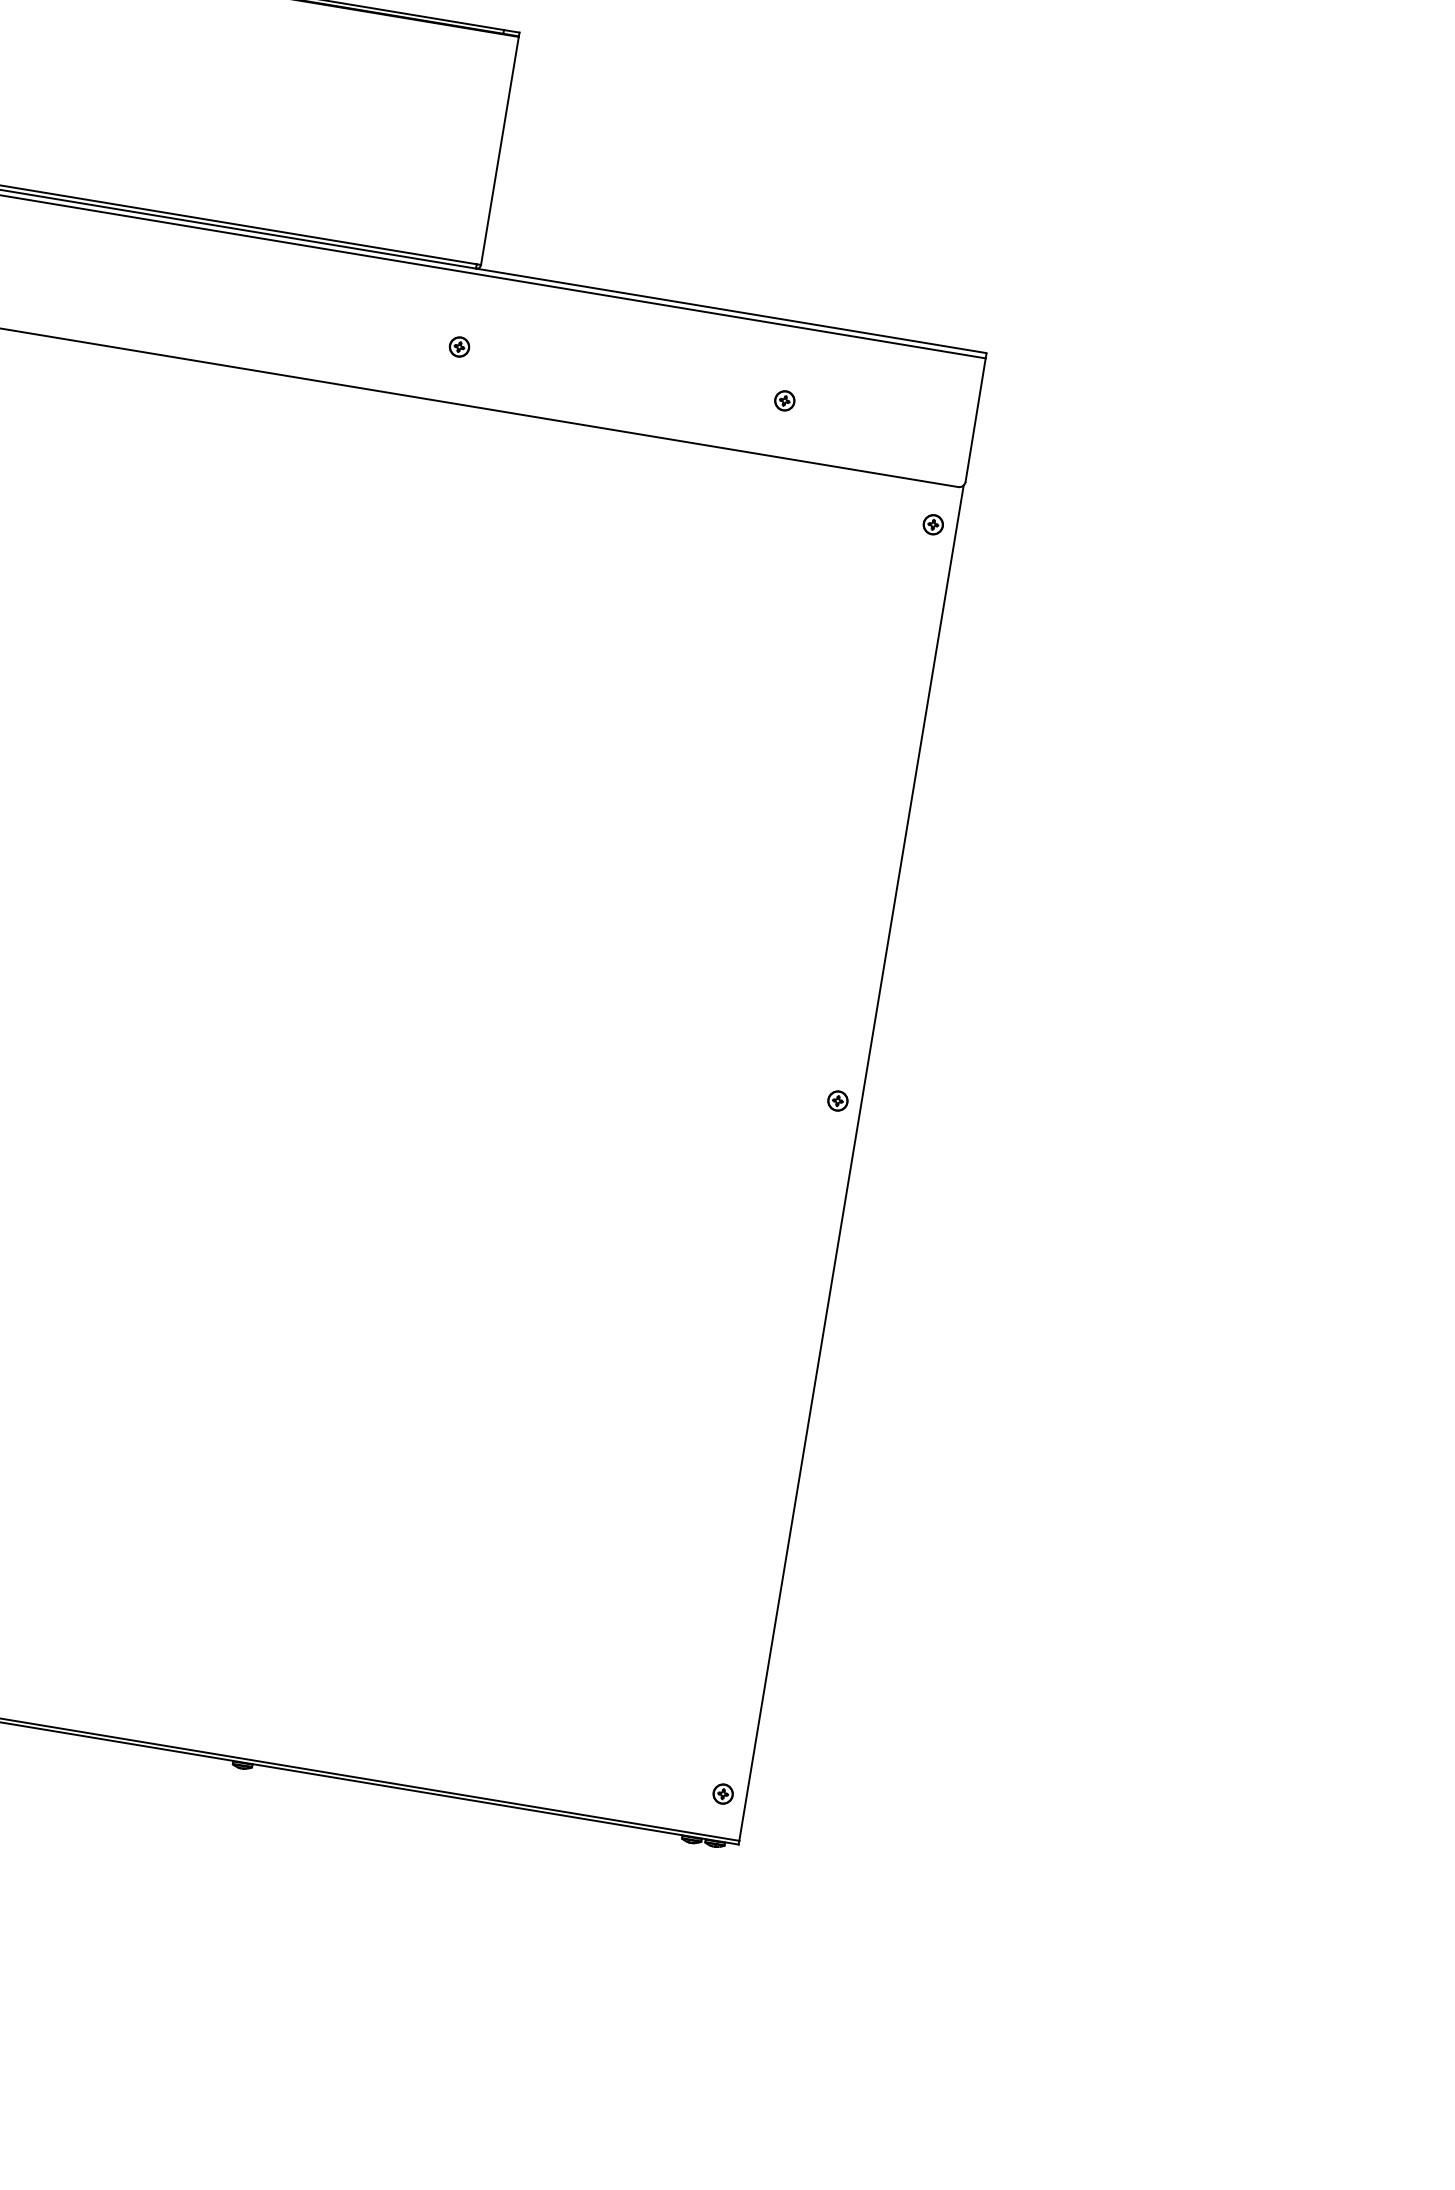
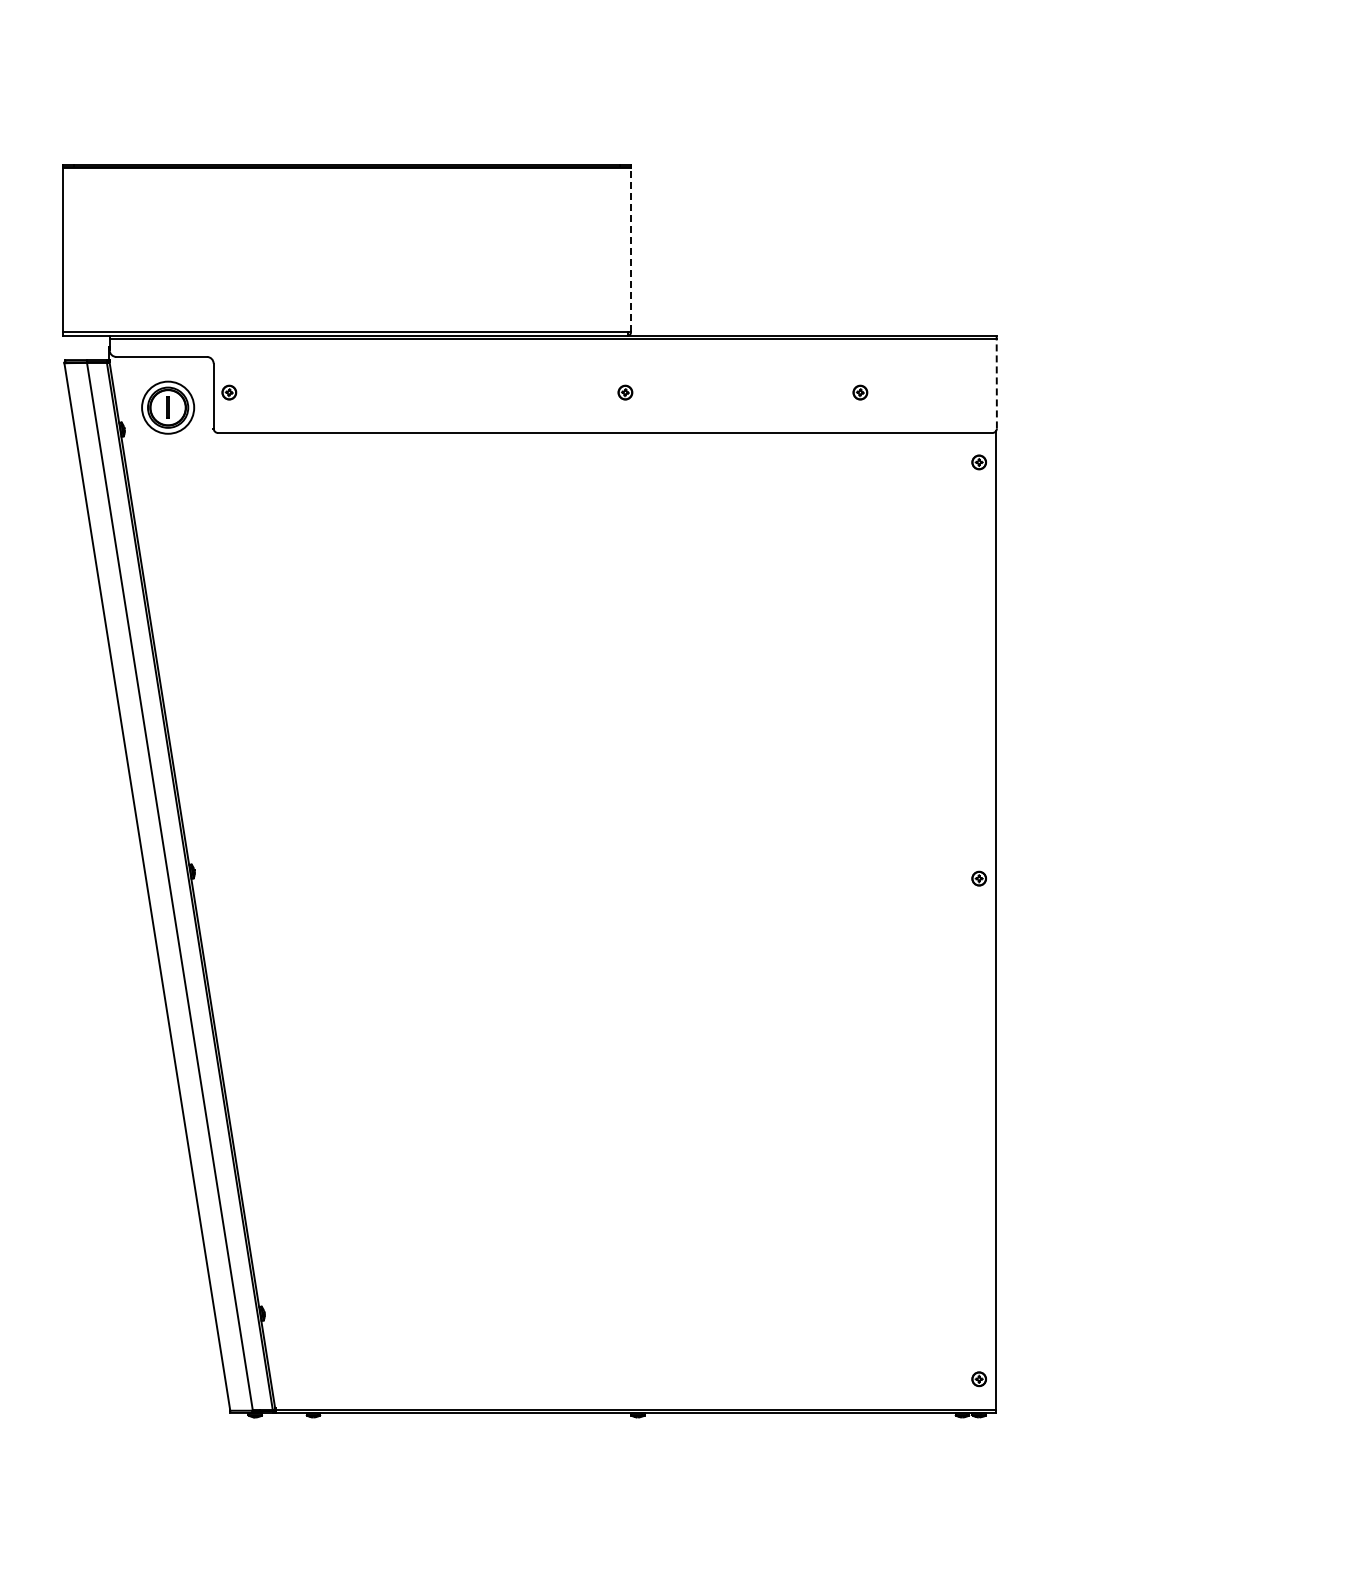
line: (500, 150) -> (631, 249), solid -> dashed
line: (975, 419) -> (996, 383), solid -> dashed

